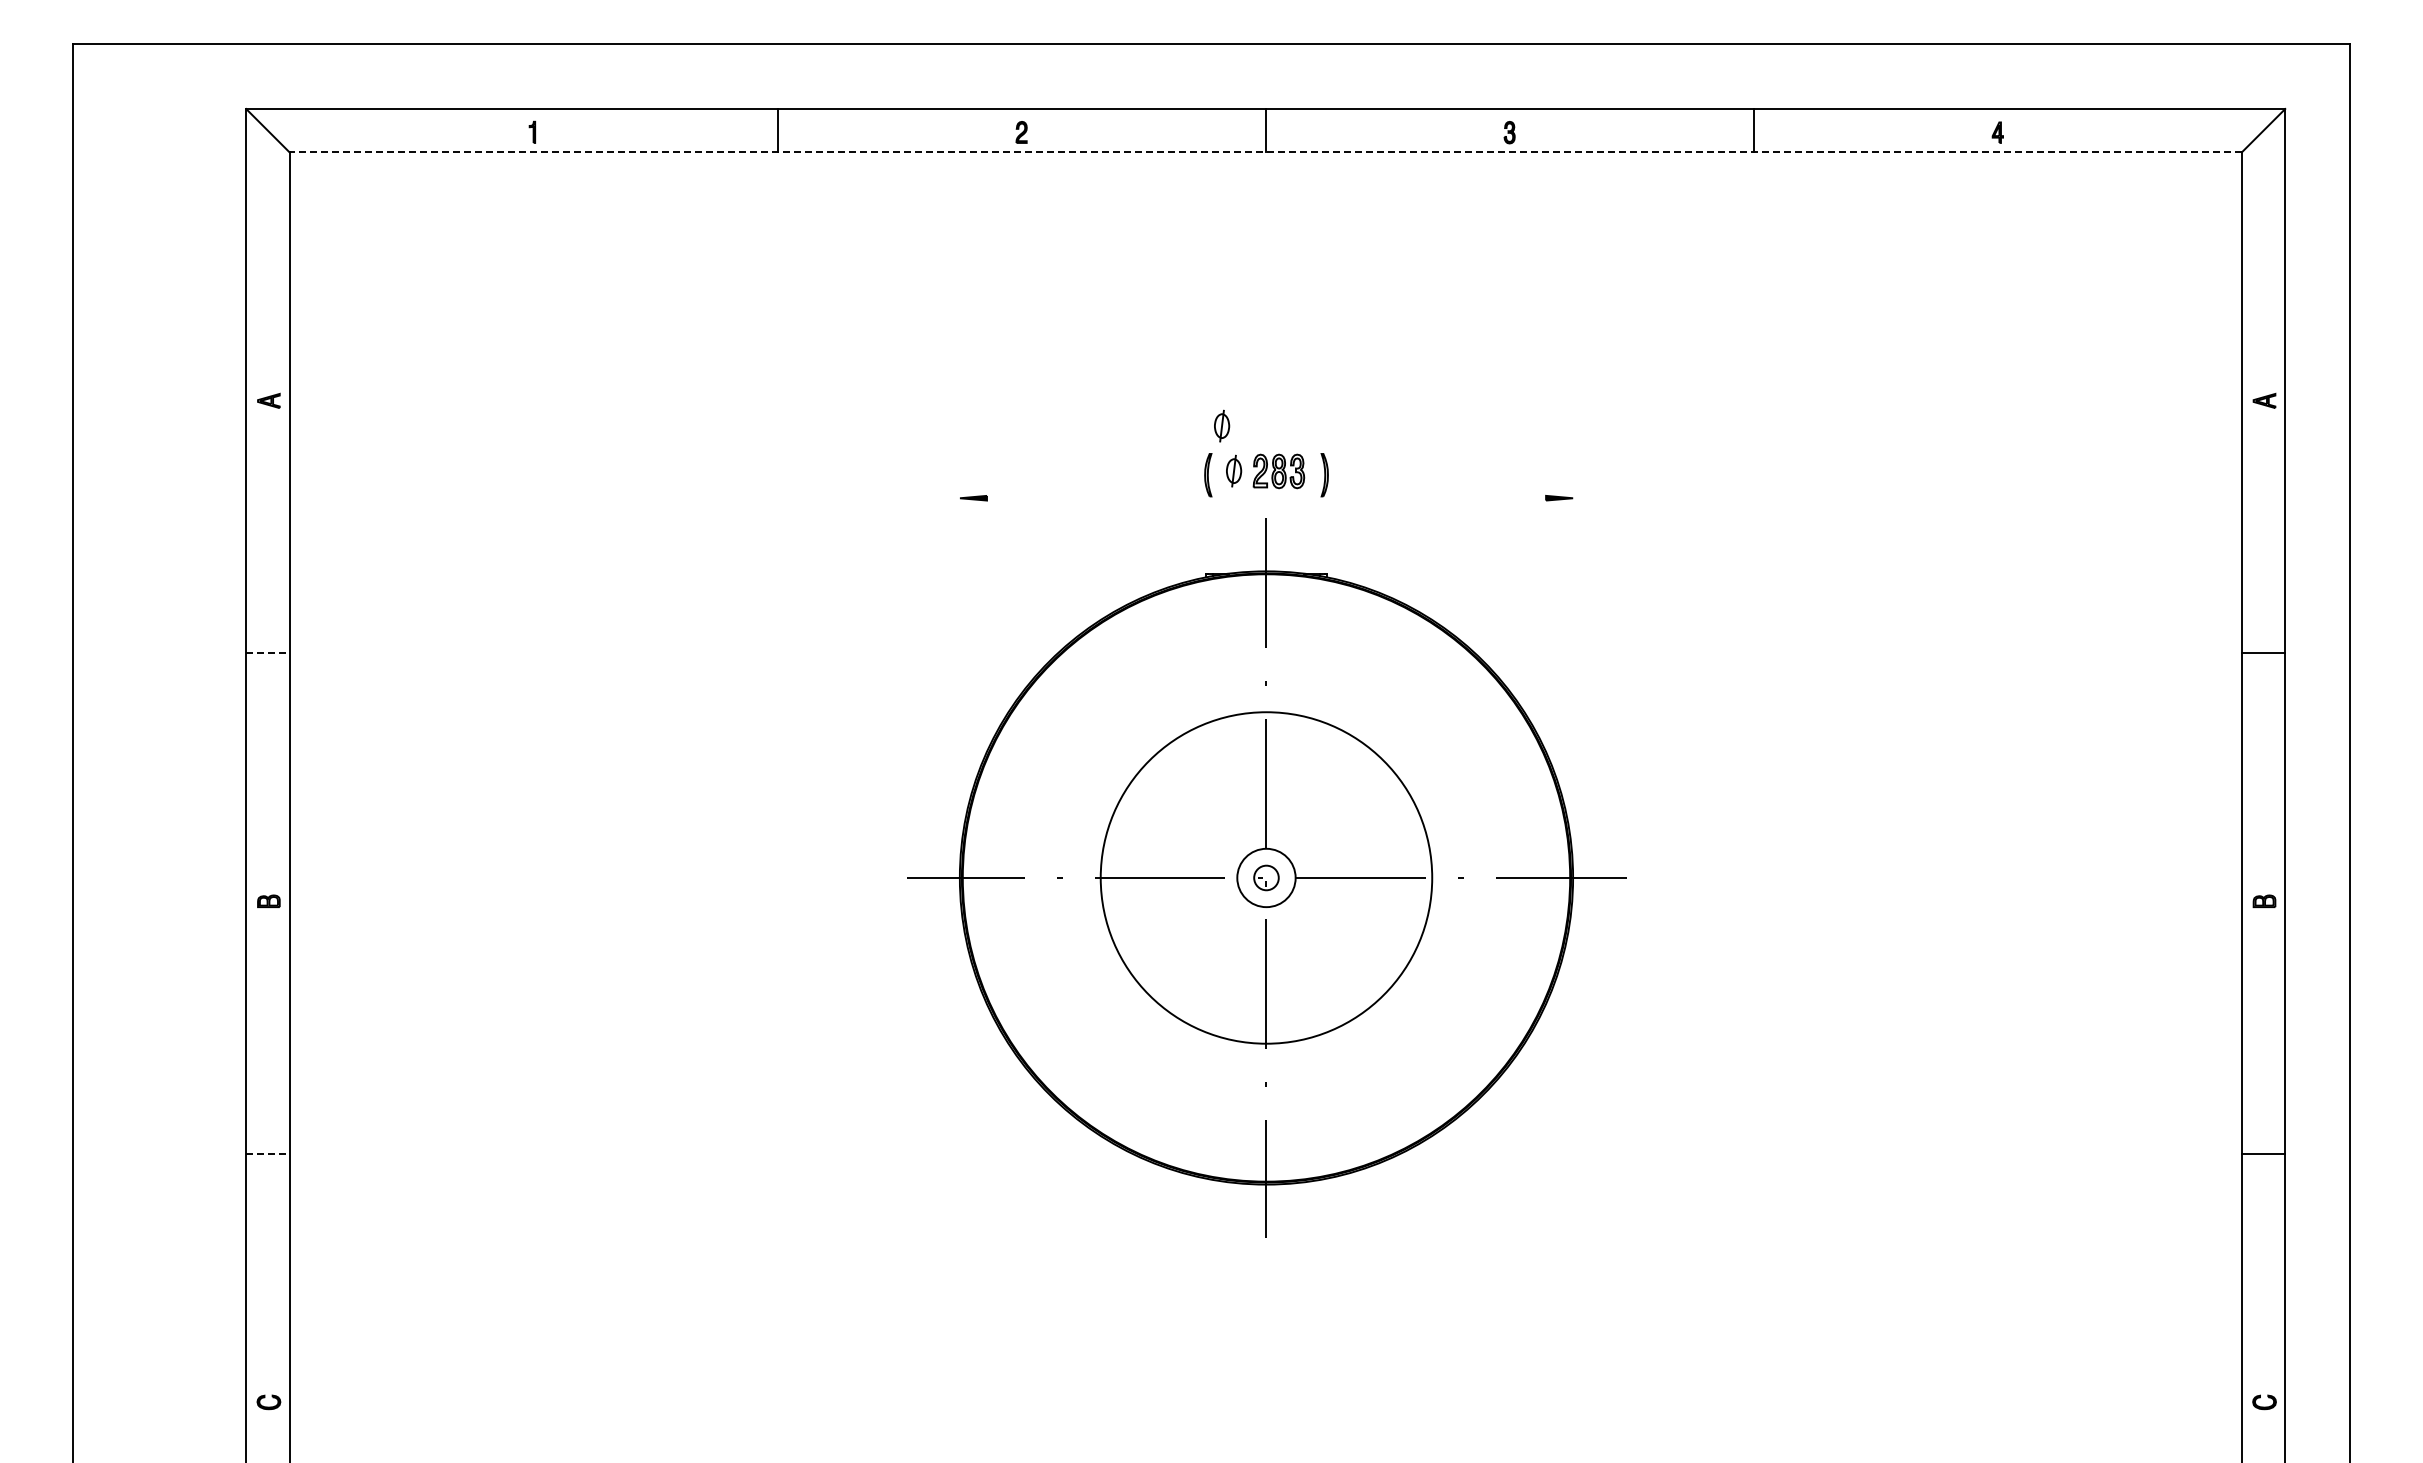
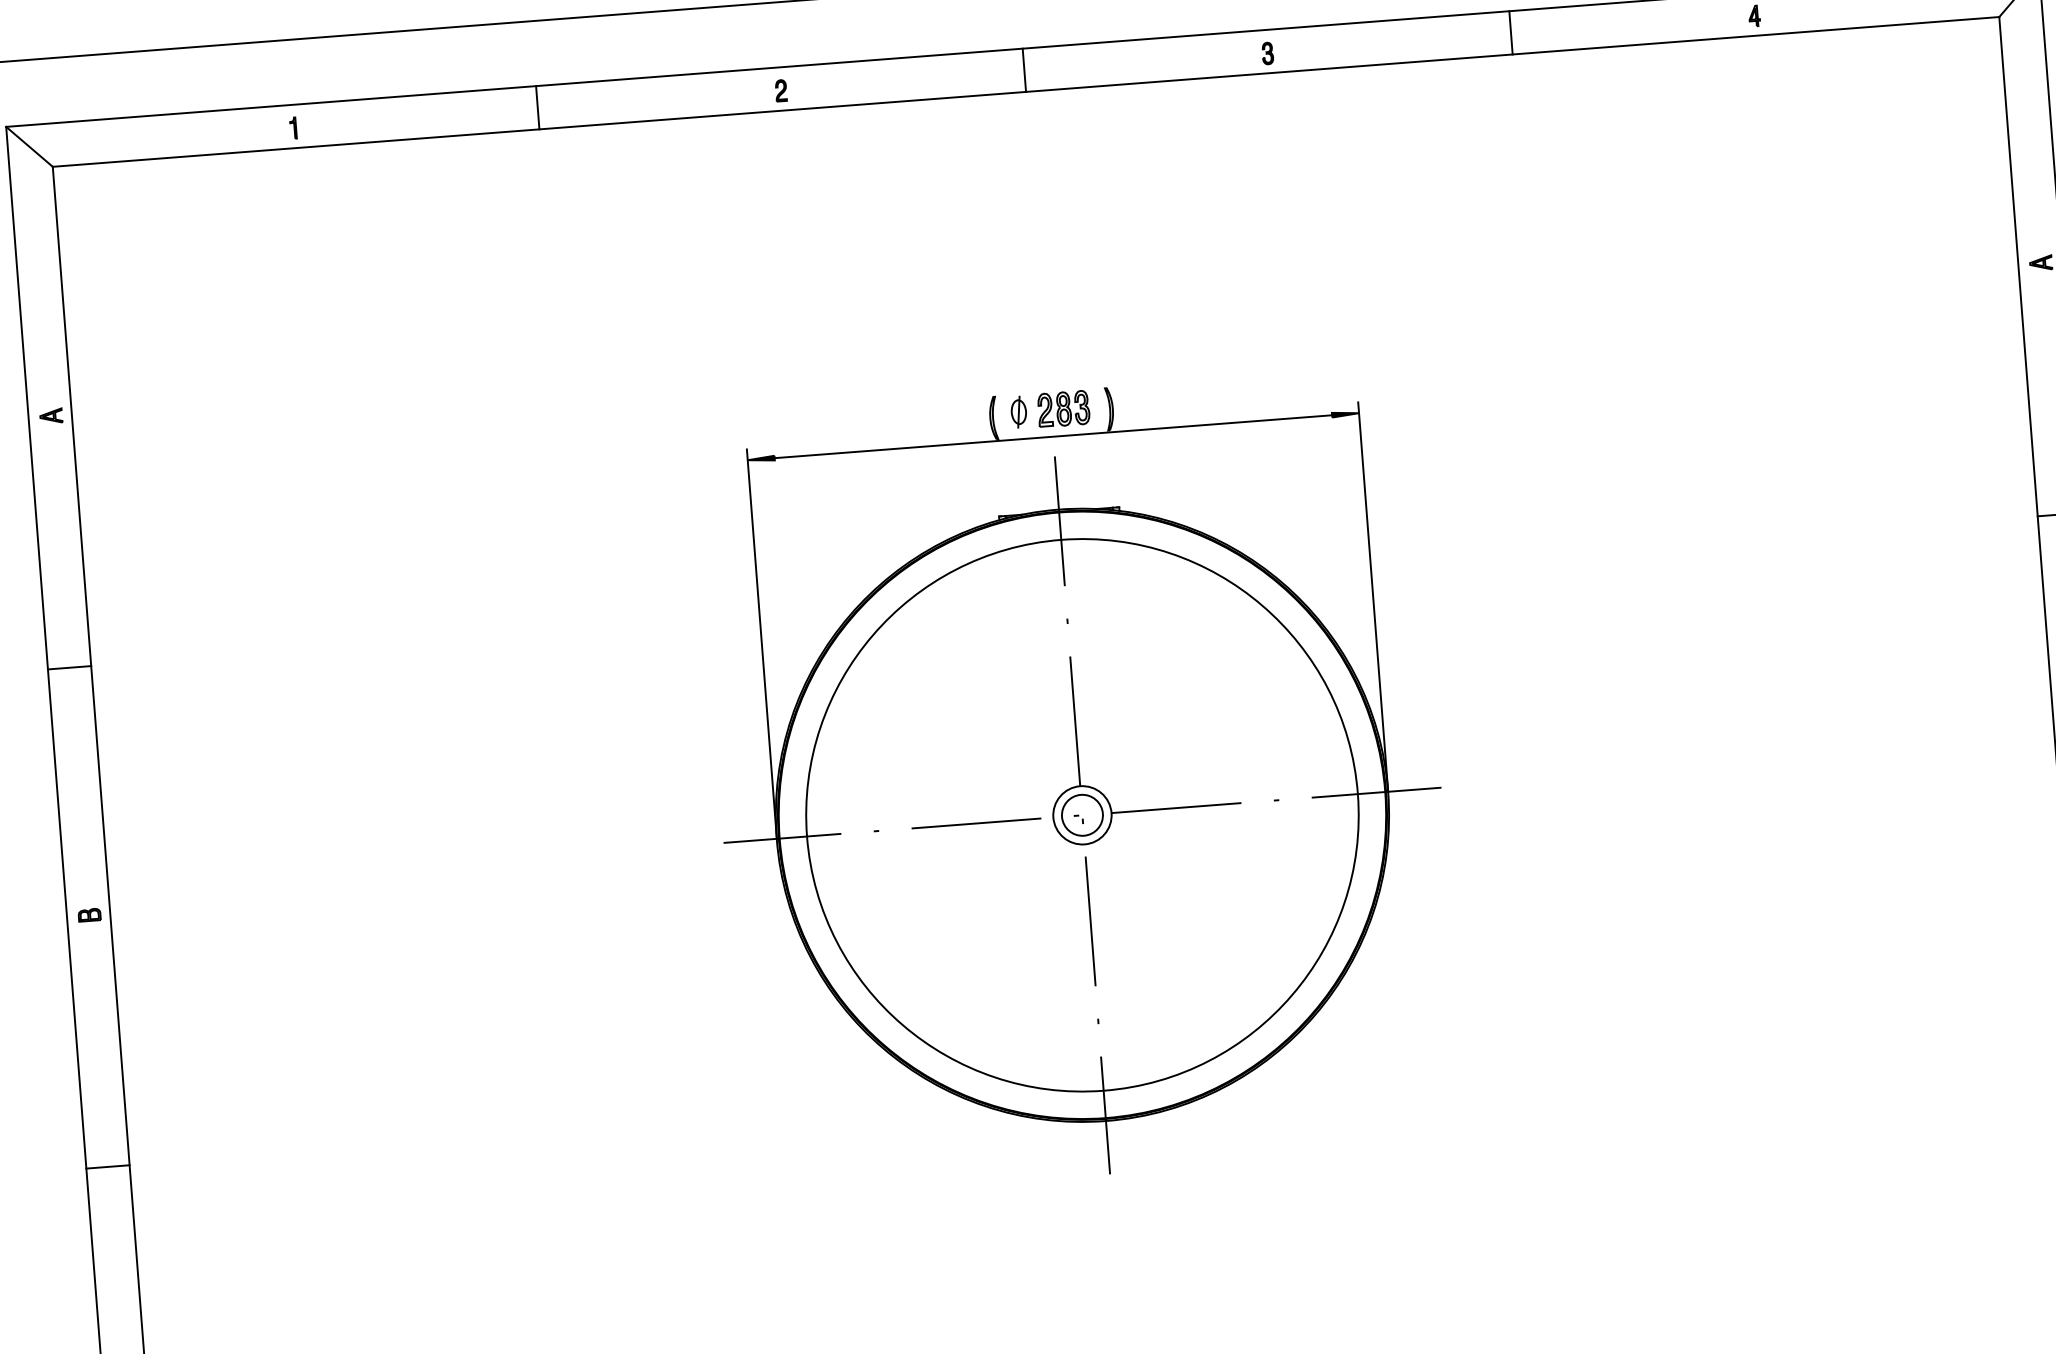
line: (1265, 152) -> (1025, 92), dashed -> solid
part: (1222, 425) -> (1003, 367), removed
line: (1266, 498) -> (1053, 436), added
line: (267, 653) -> (69, 668), dashed -> solid
line: (959, 682) -> (761, 643), added
line: (1573, 682) -> (1373, 596), added
circle: (1265, 877) -> (1081, 814), size x1.67
circle: (1266, 877) -> (1082, 814), size x1.67
line: (267, 1153) -> (107, 1166), dashed -> solid

